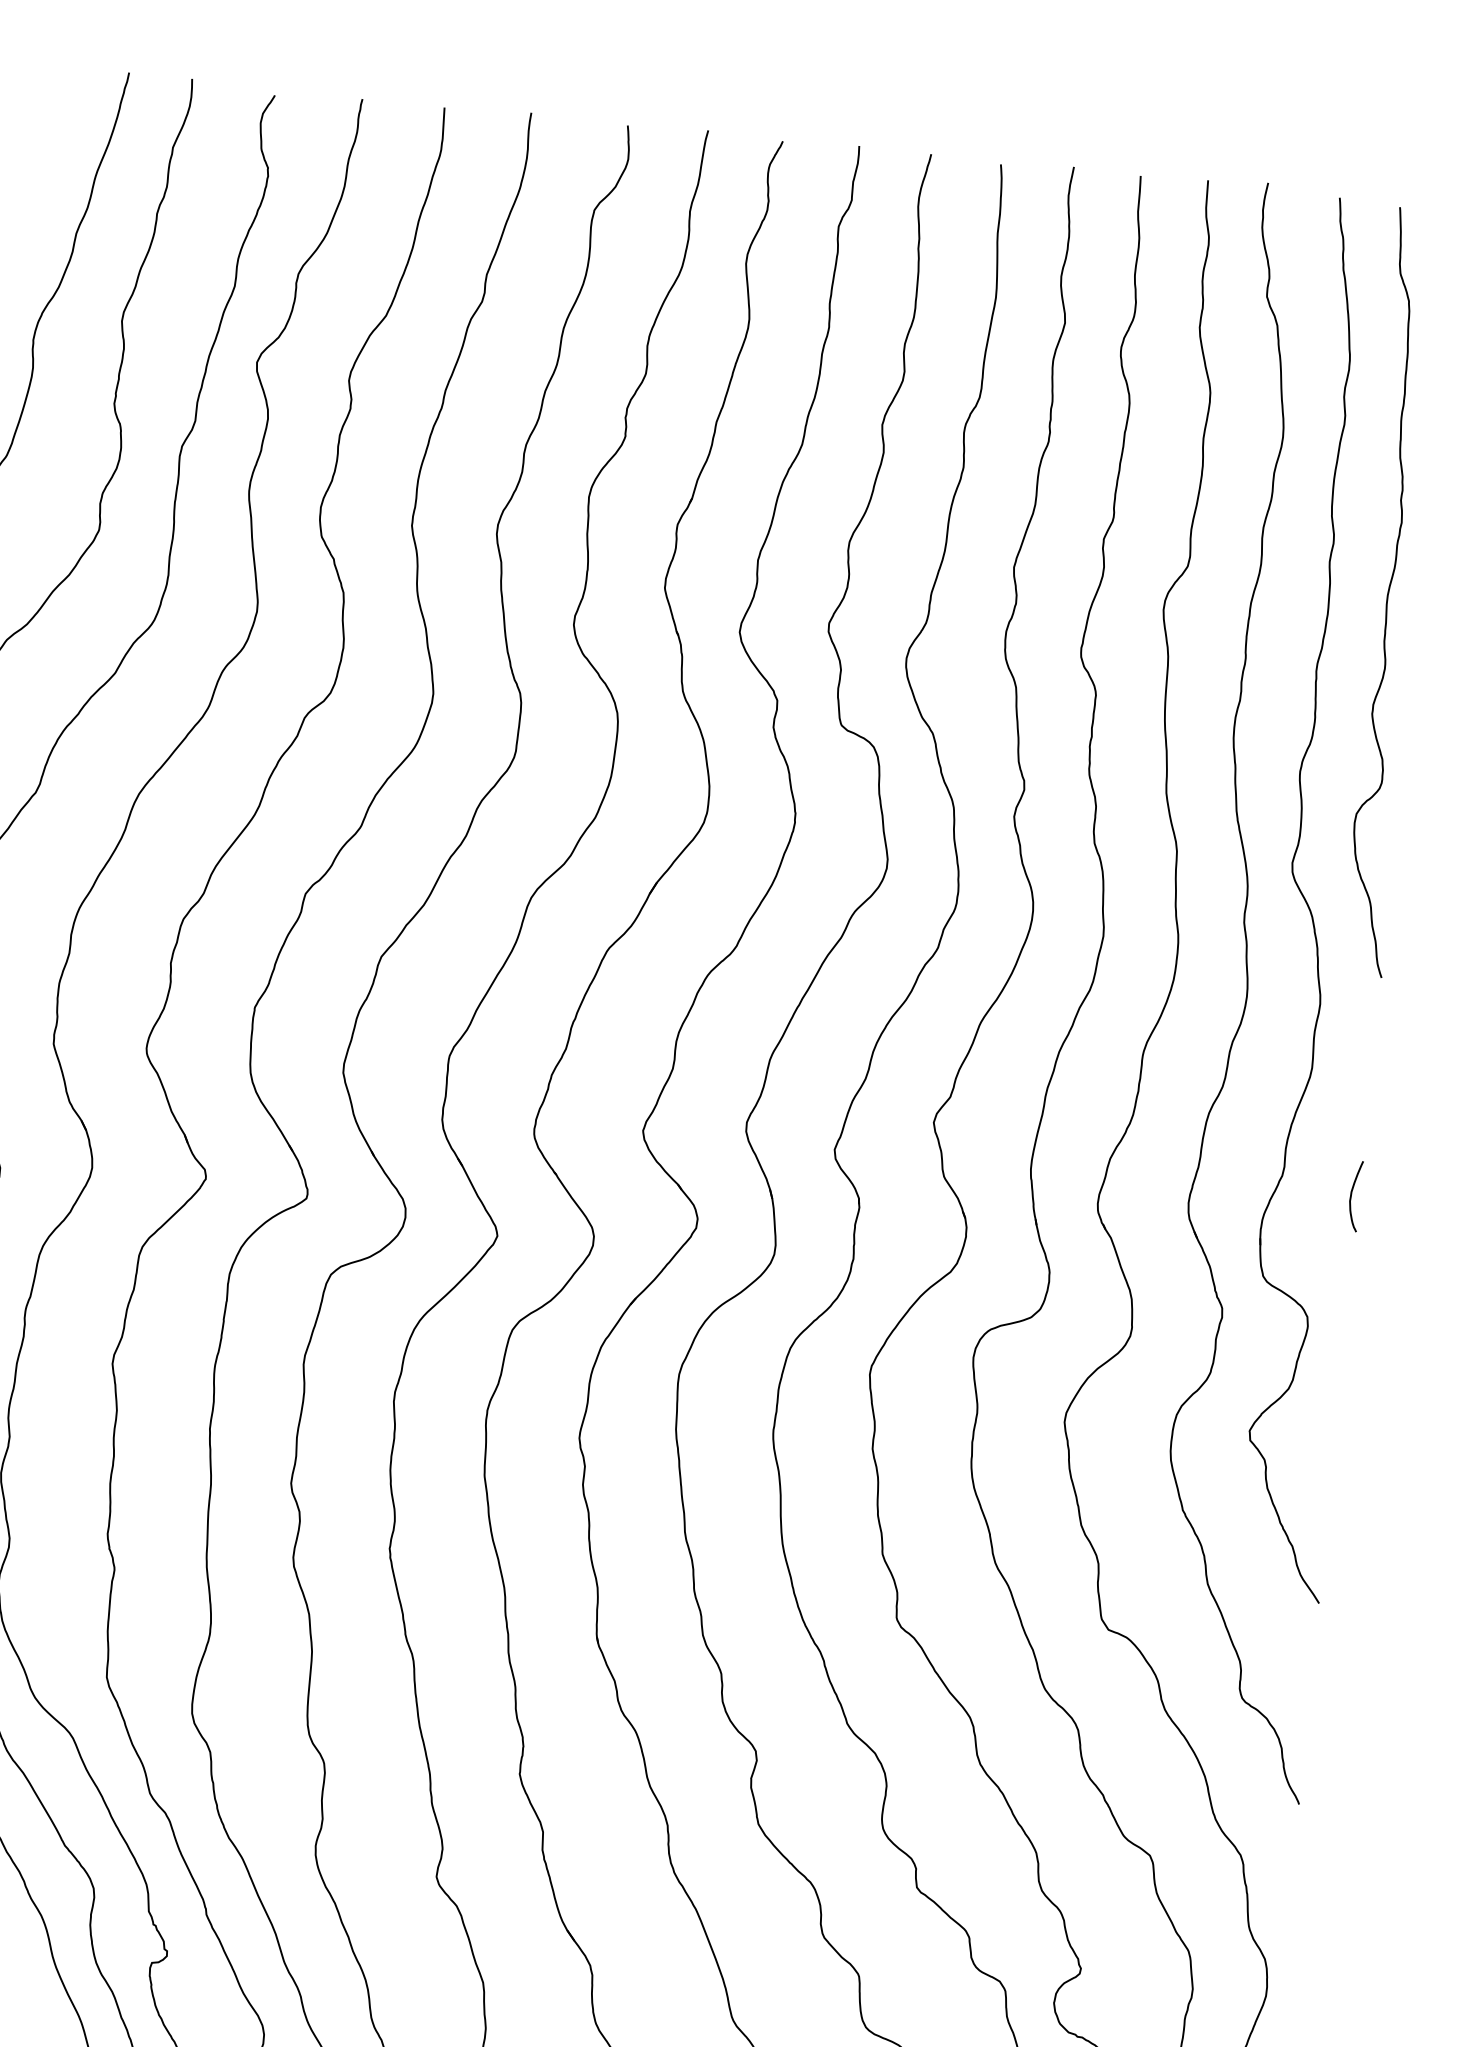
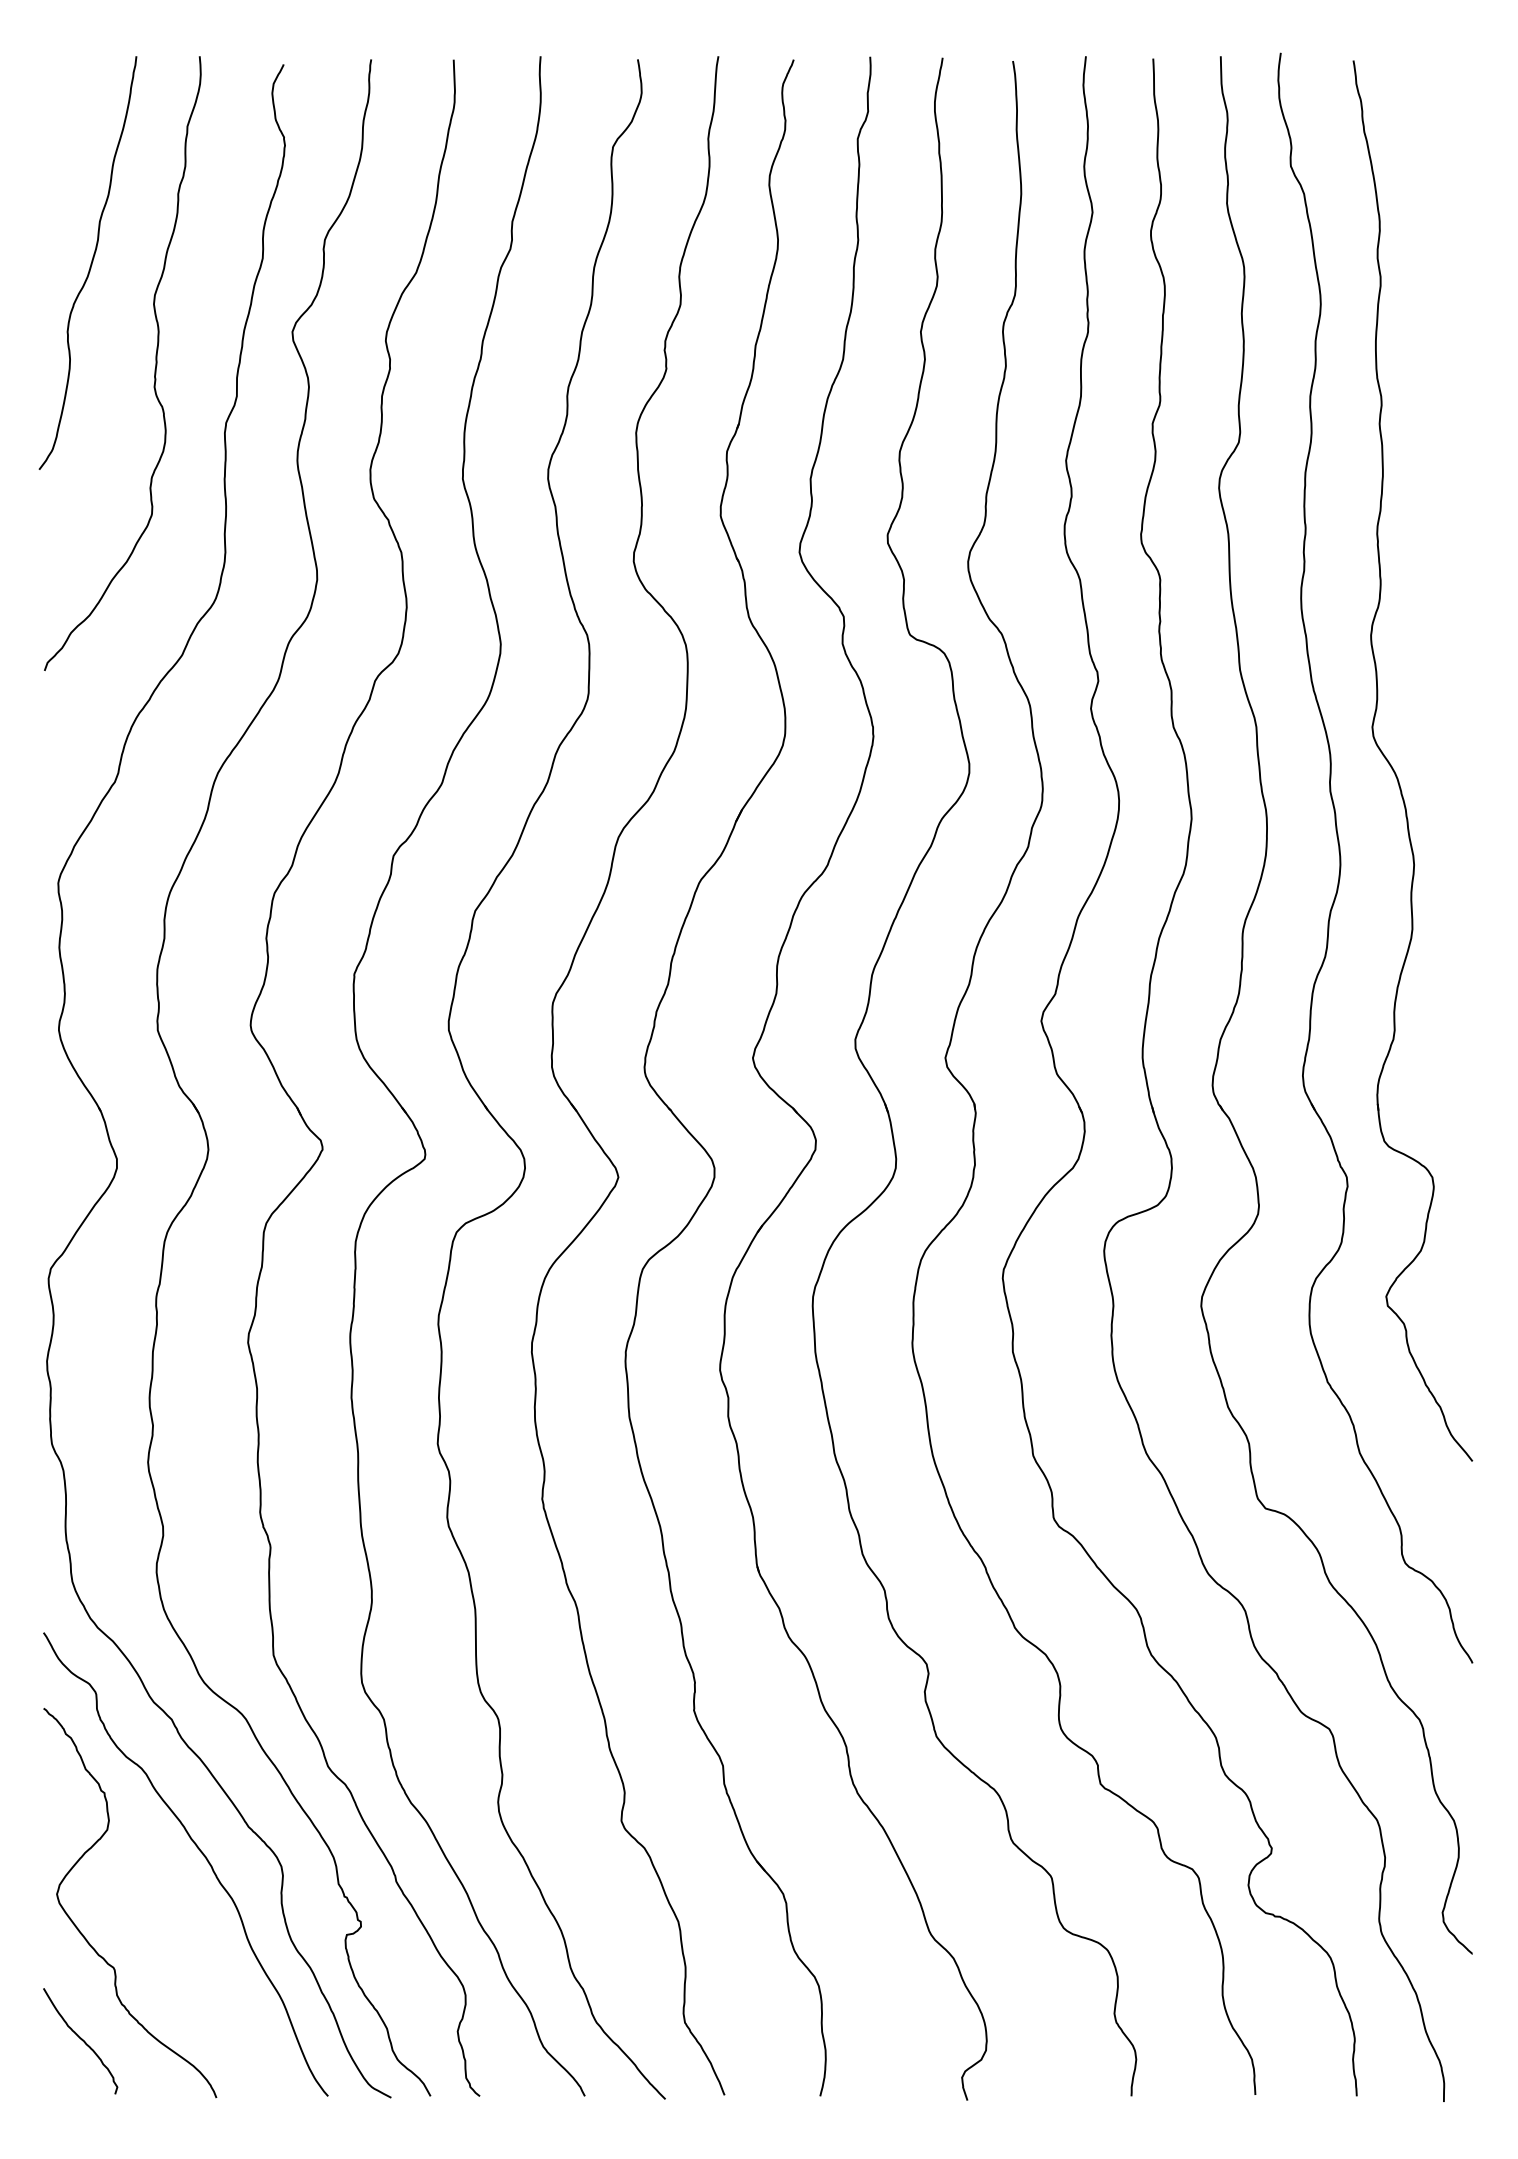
curve: (1389, 591) -> (1442, 447), removed
curve: (1351, 1195) -> (1464, 1052), removed

